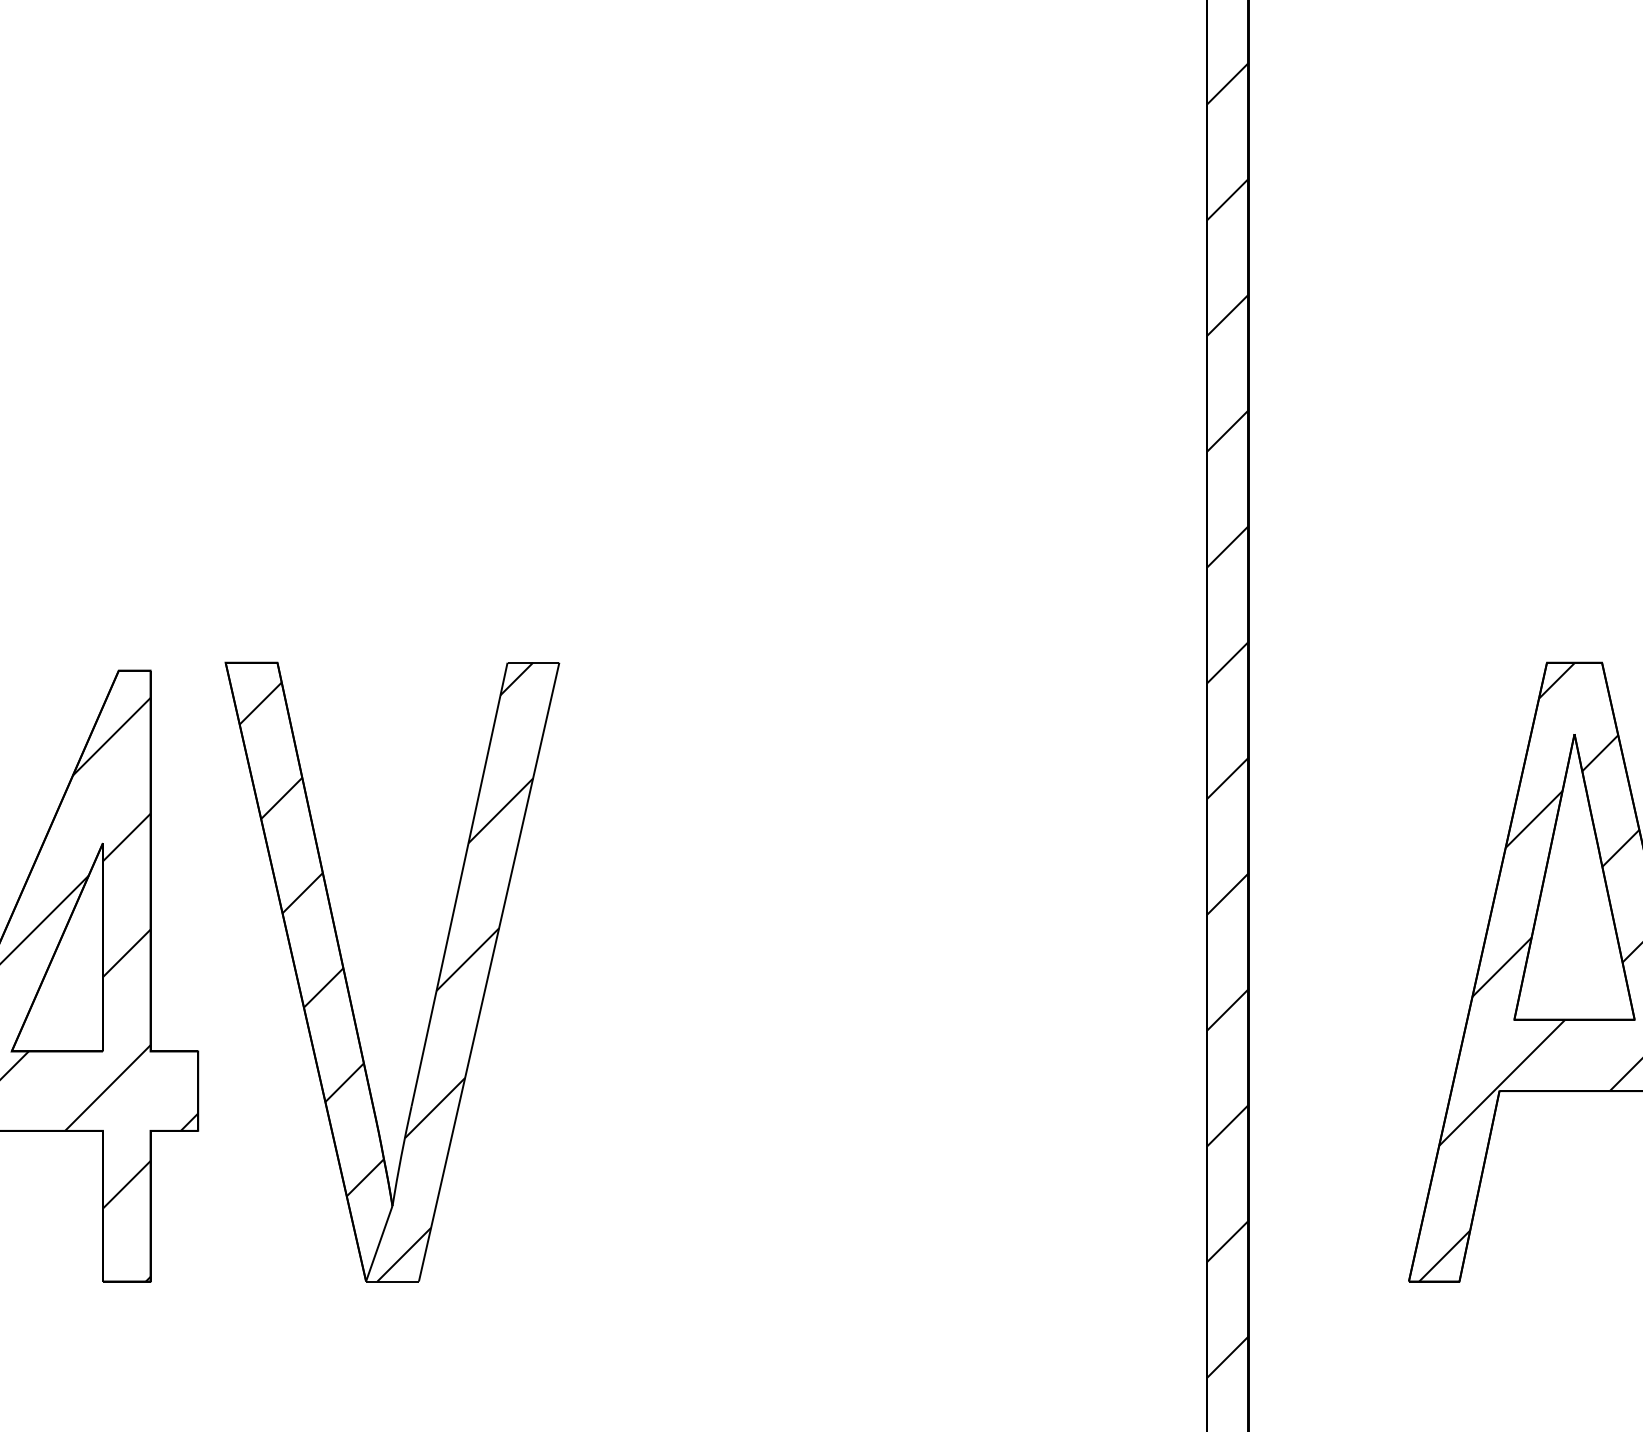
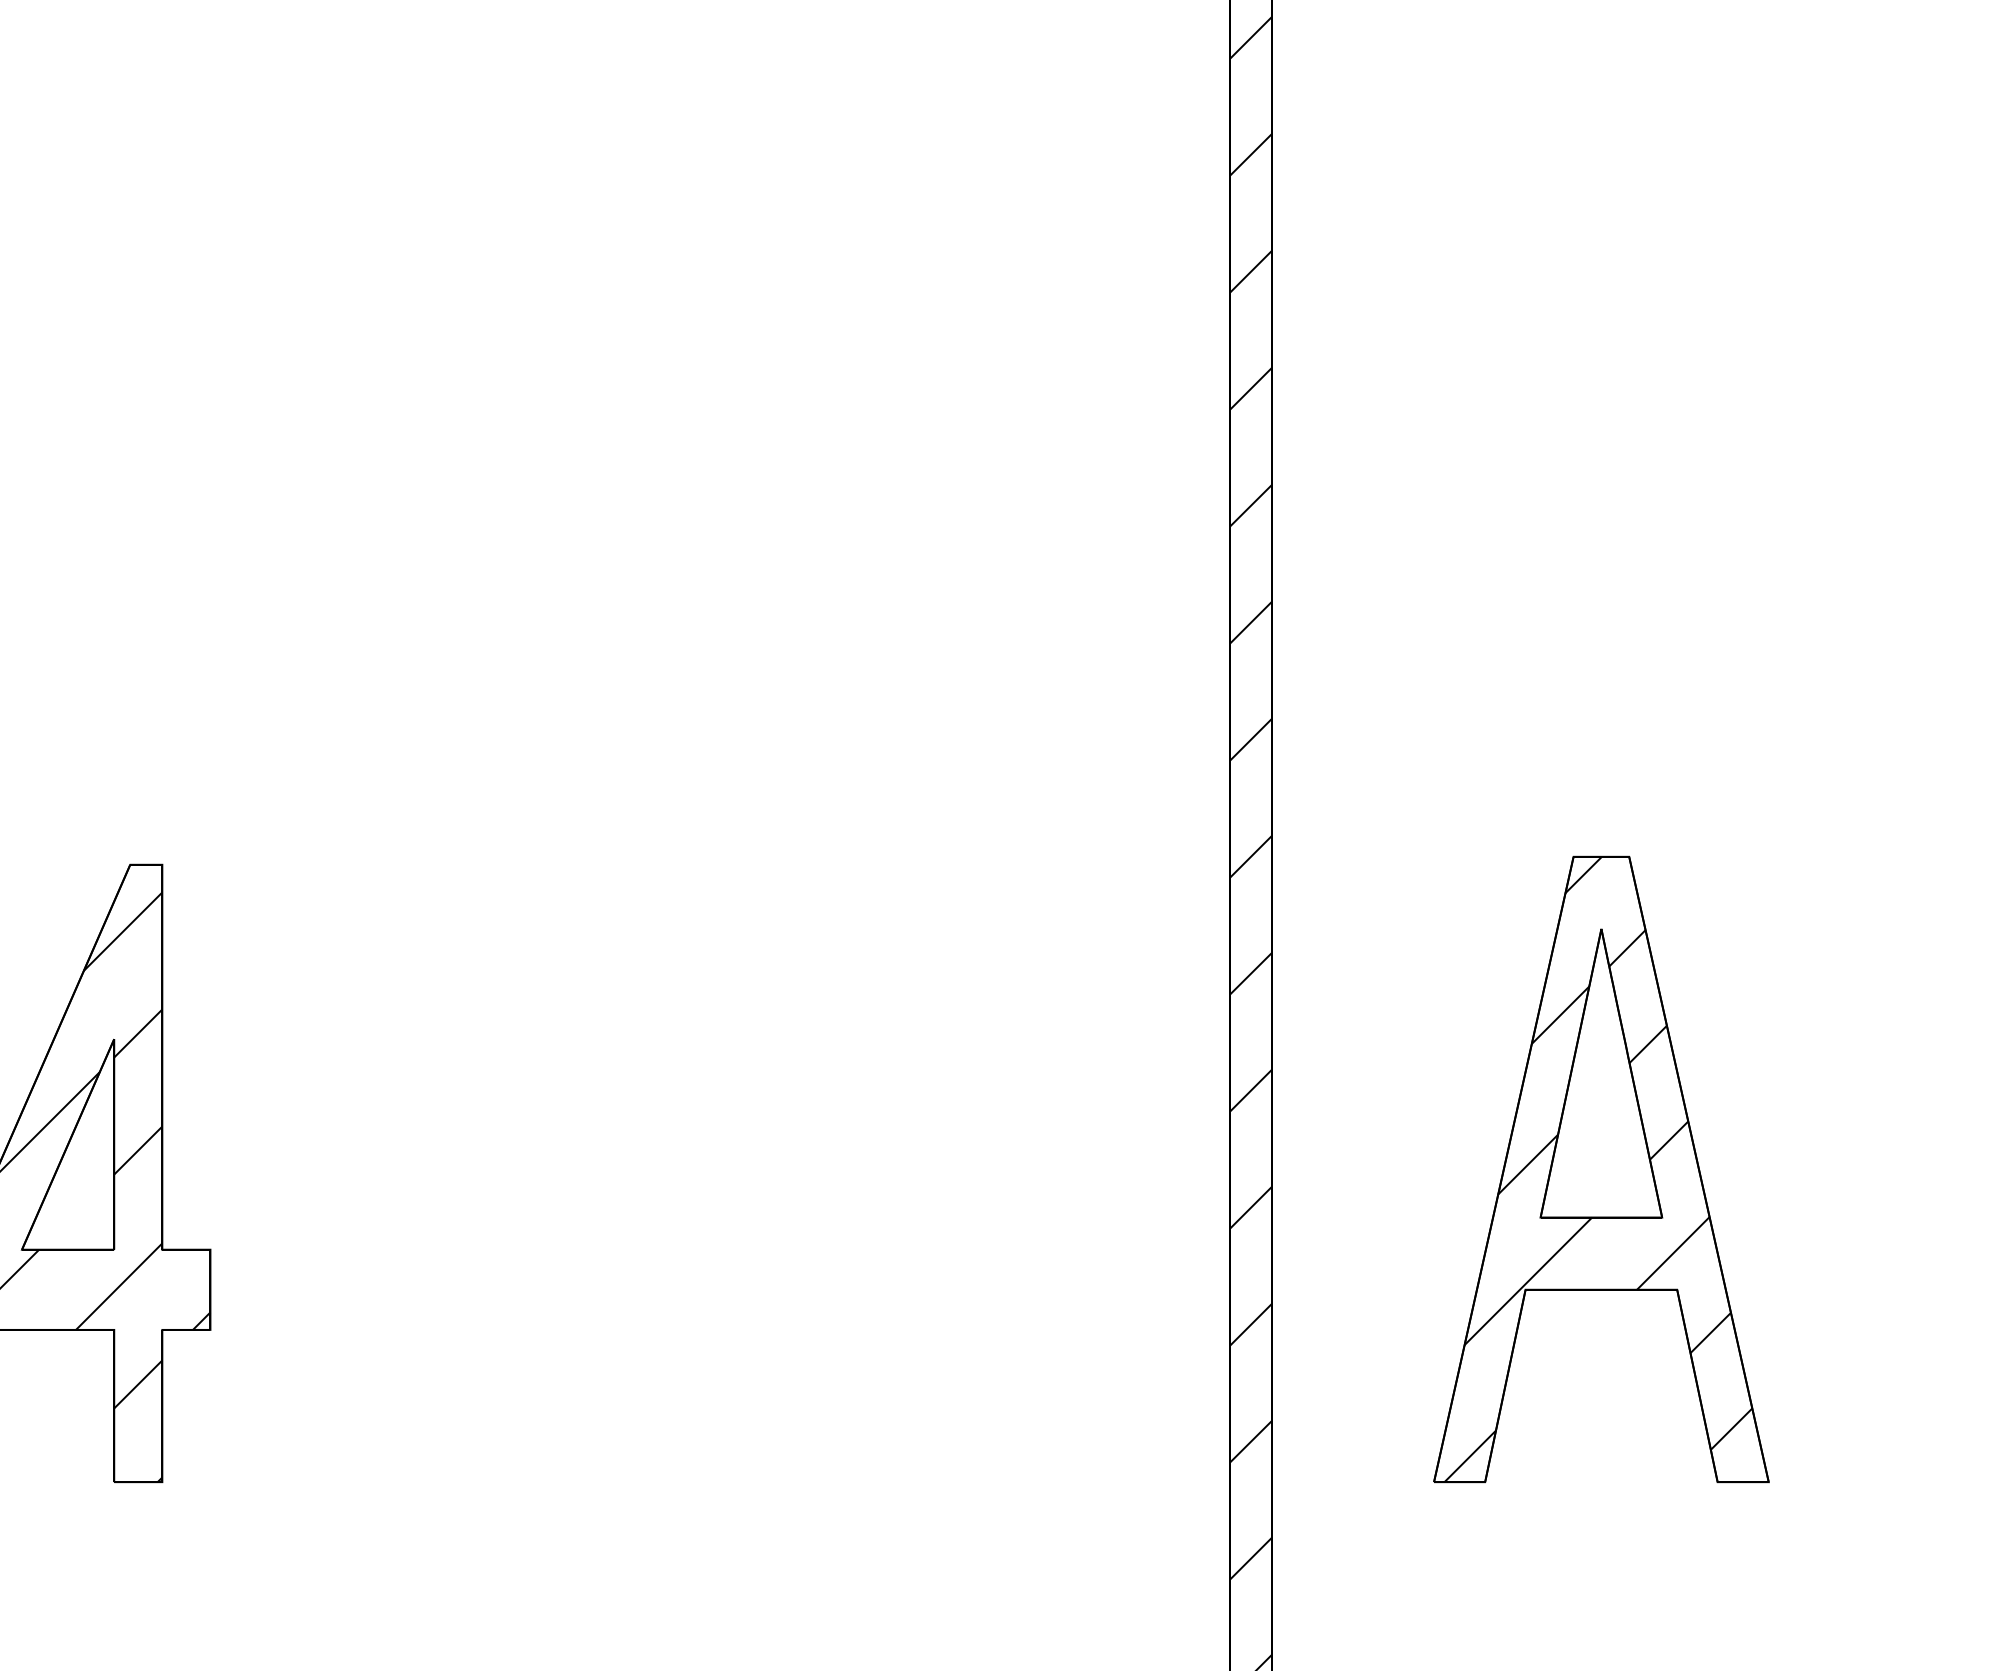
part: (347, 982) -> (361, 1179), removed

